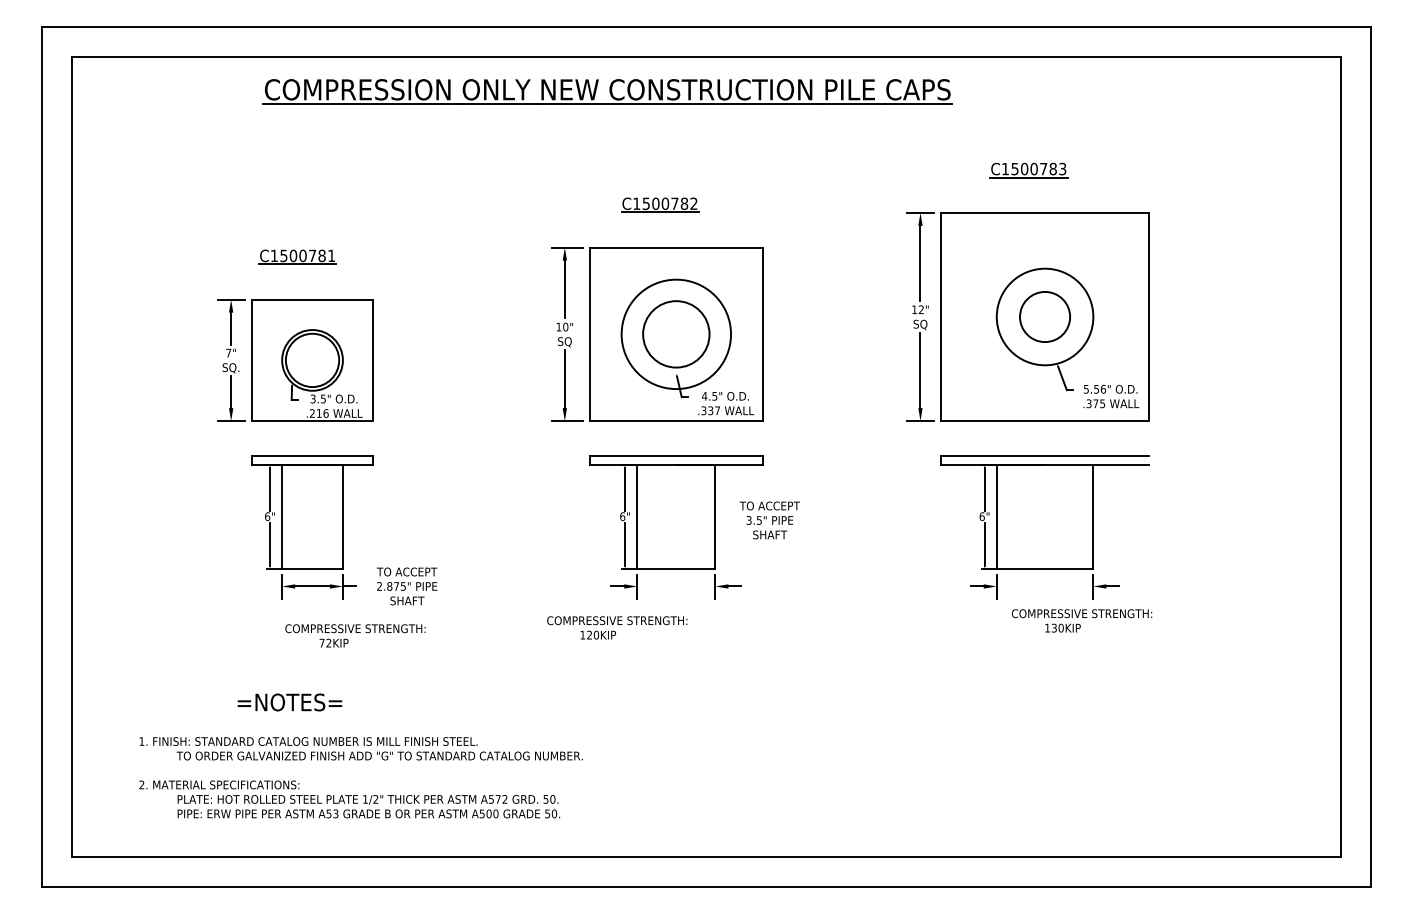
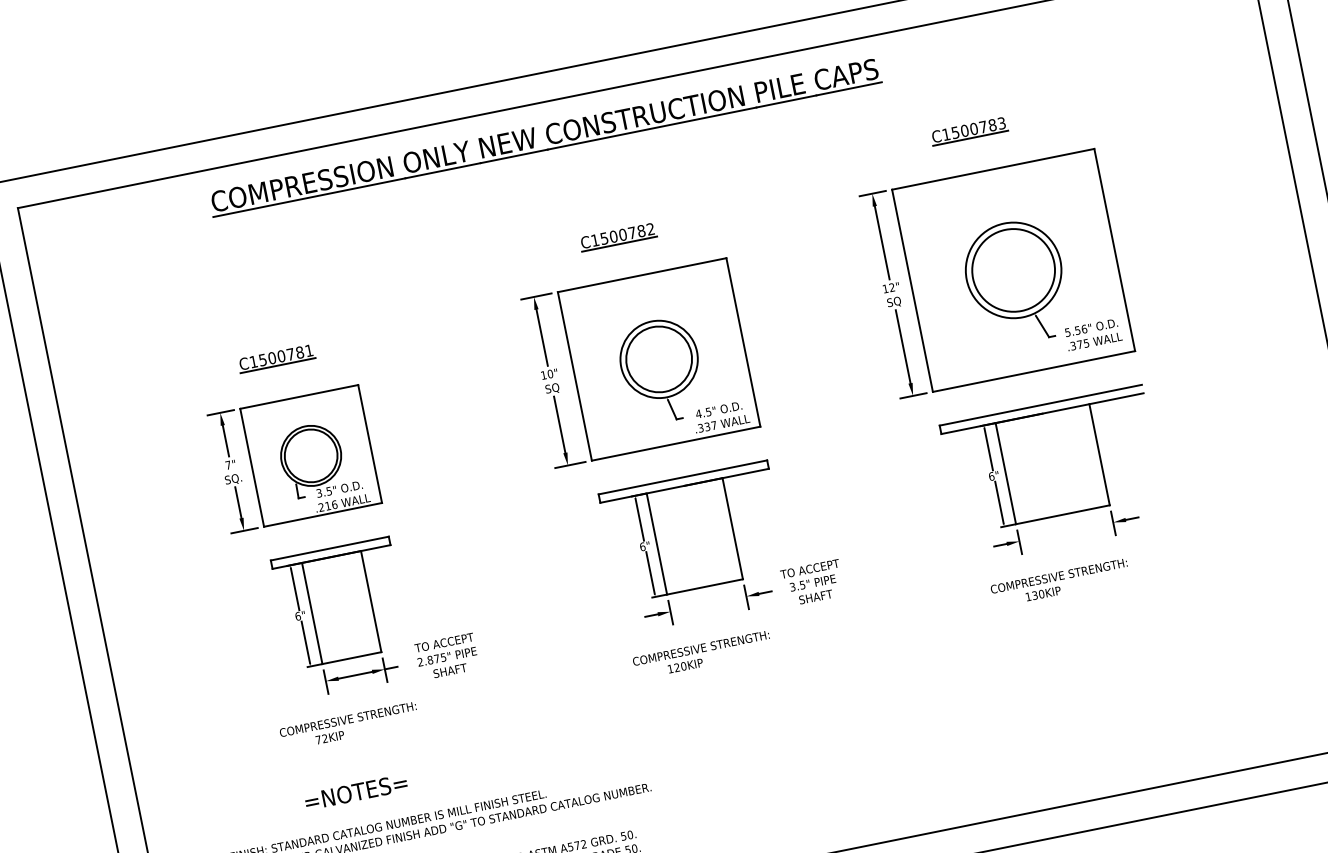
circle: (1044, 316) -> (1012, 270), size x1.67
circle: (676, 334) -> (659, 359), size x0.71
text: (769, 520) -> (812, 583), moved
text: (1082, 620) -> (1060, 582), moved
text: (617, 627) -> (702, 654), moved
text: (355, 635) -> (349, 726), moved

